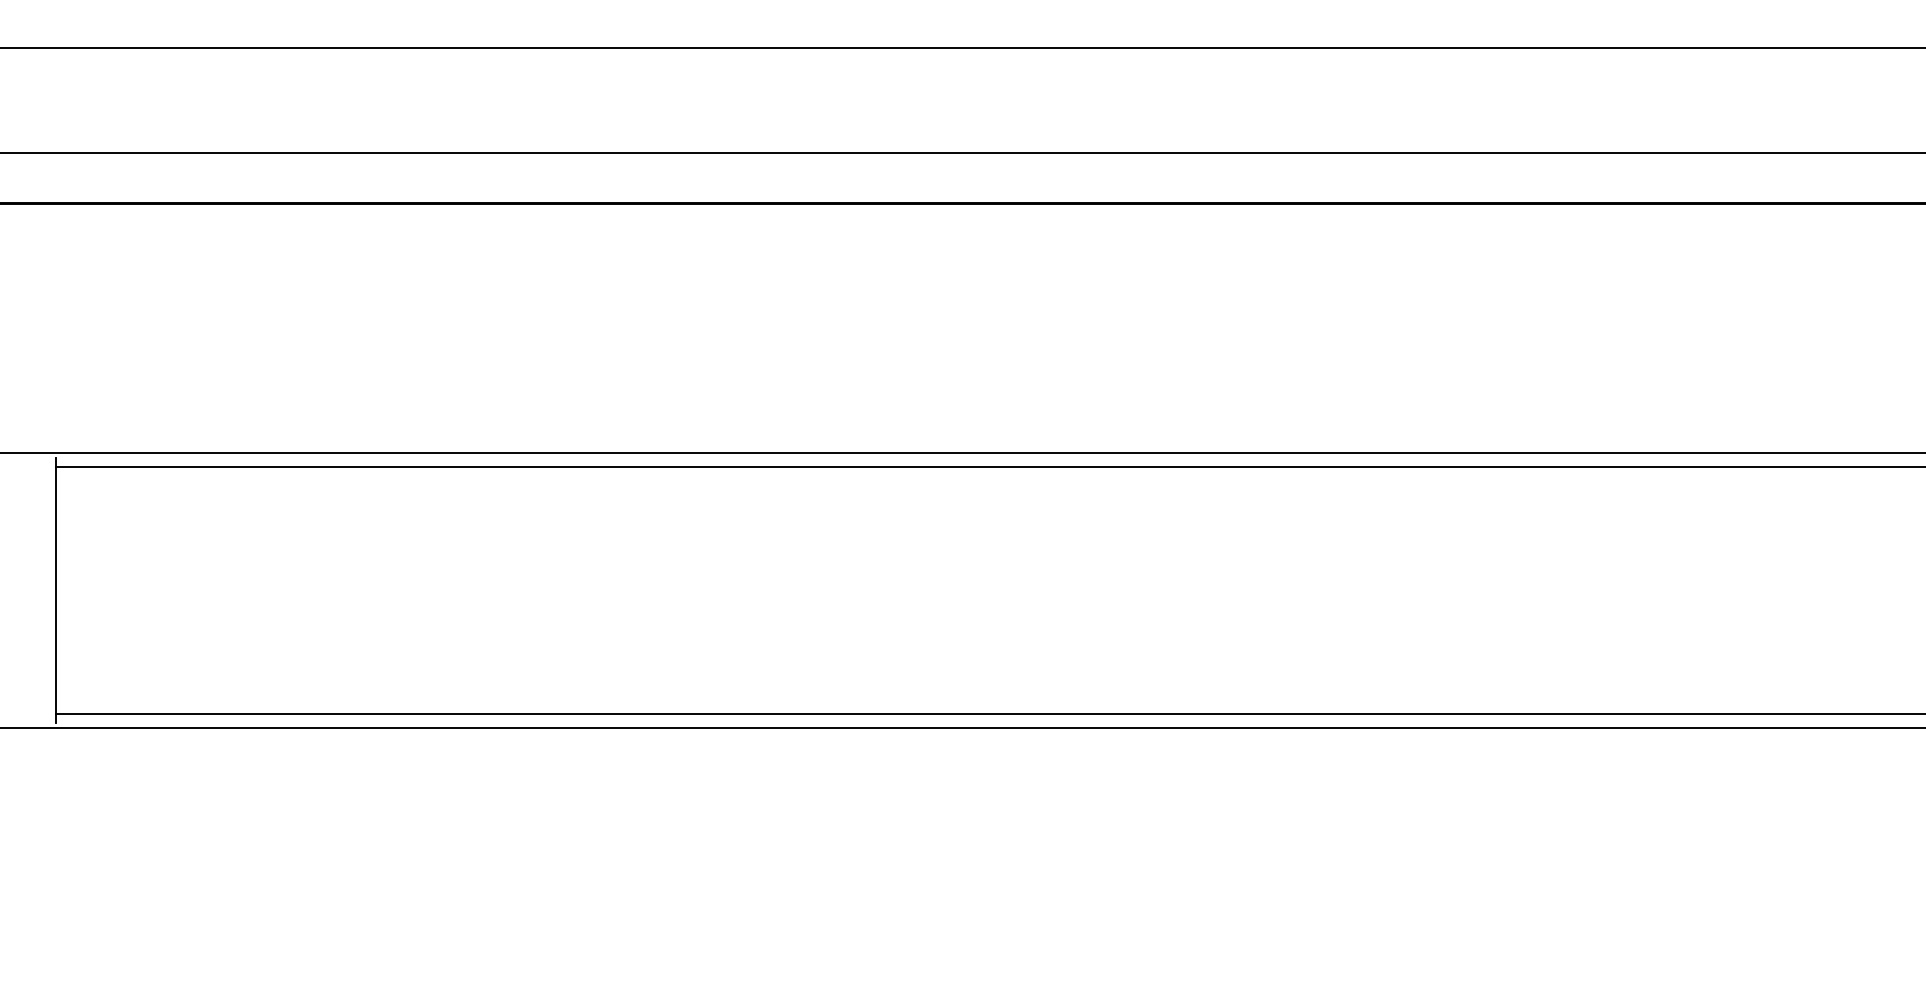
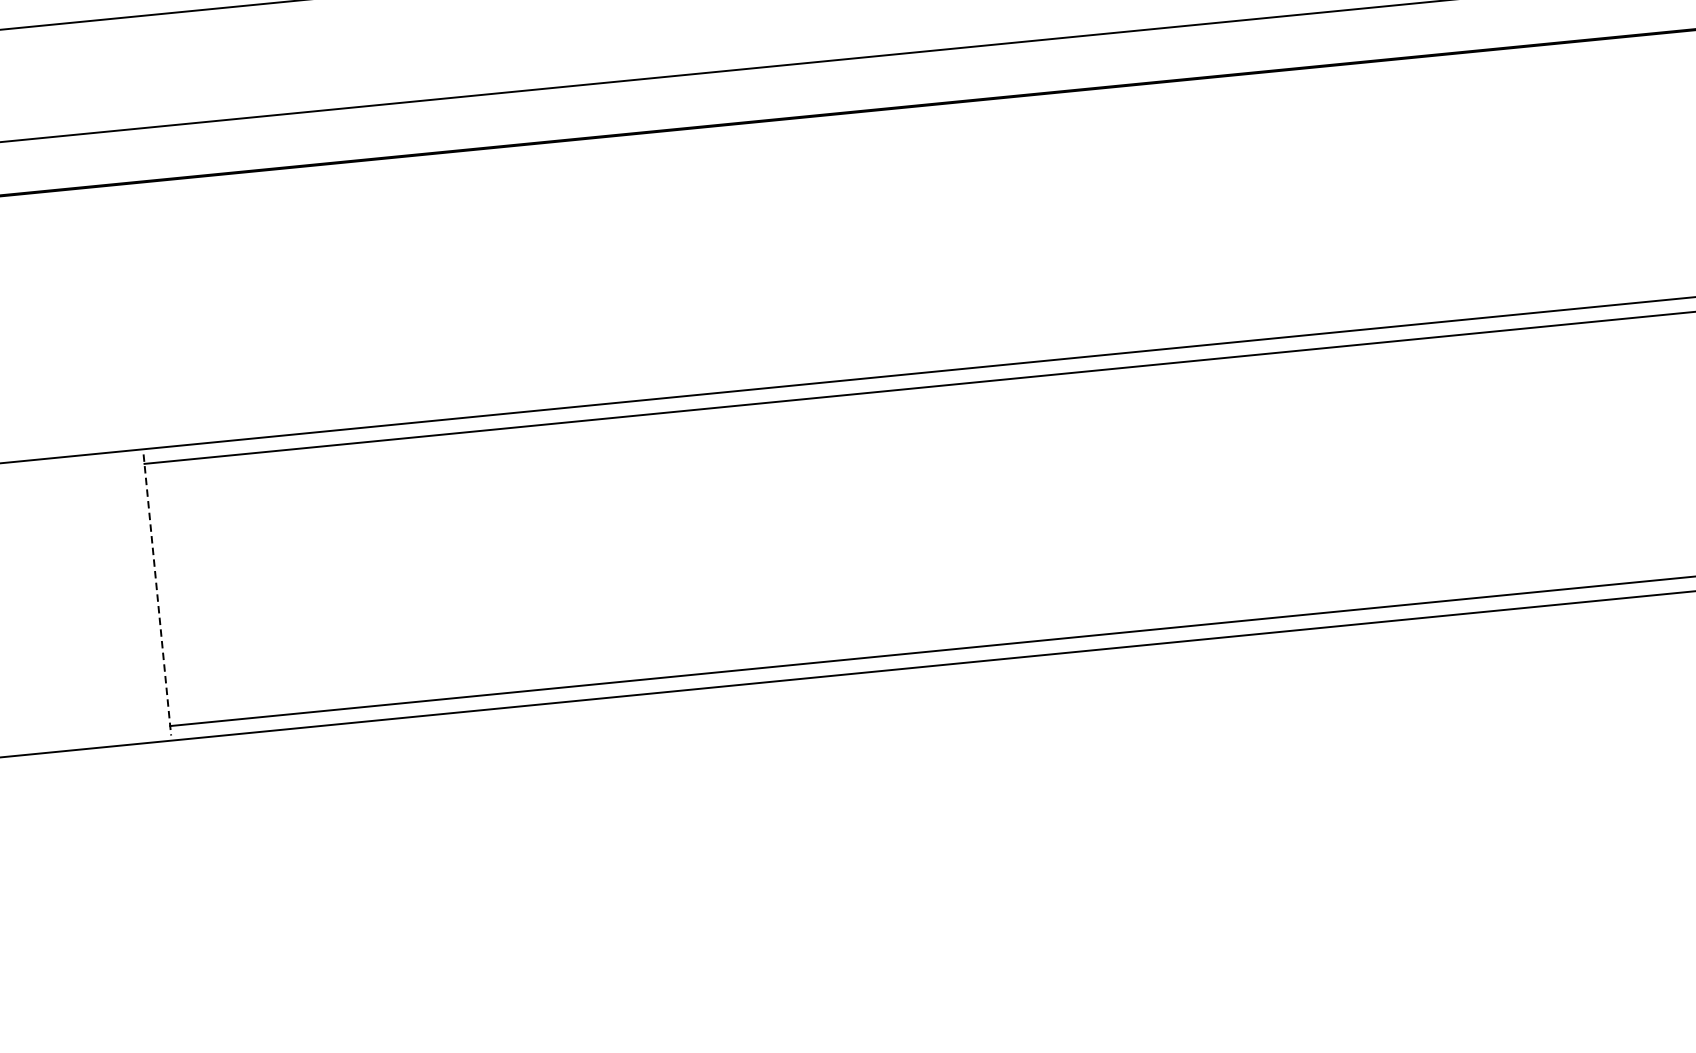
line: (56, 590) -> (157, 595), solid -> dashed

